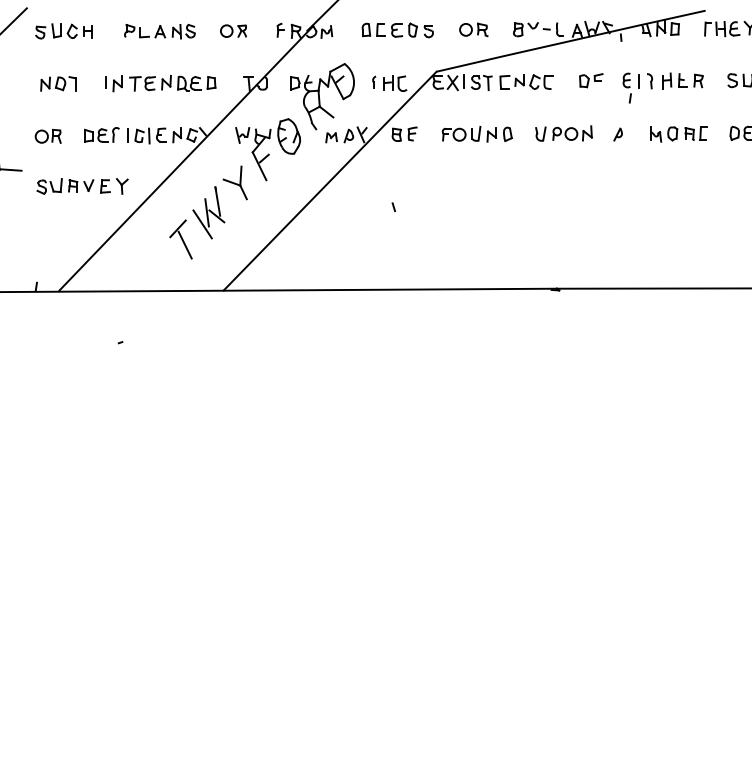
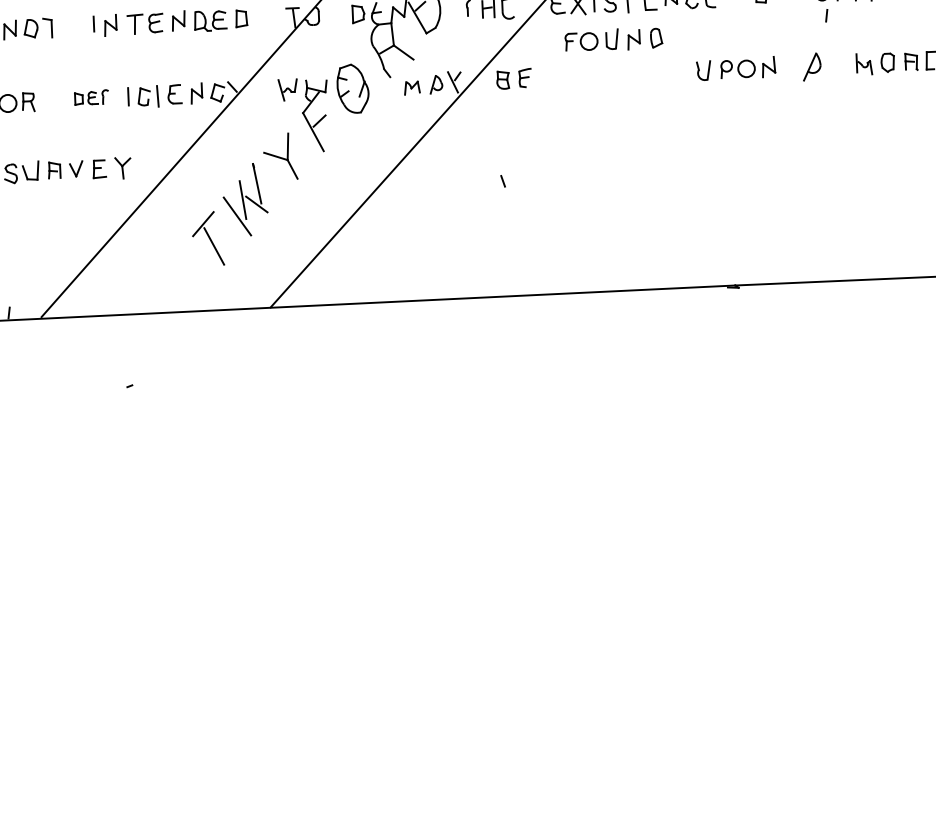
part: (101, 134) -> (91, 96), size x0.7
part: (476, 134) -> (612, 40), moved
part: (617, 134) -> (810, 66), size x1.6

